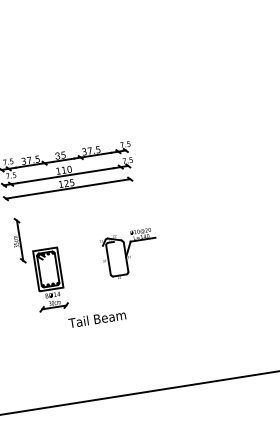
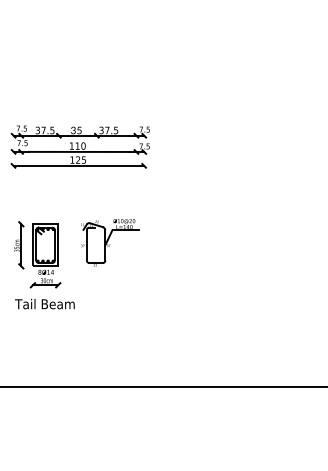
part: (18, 241) -> (19, 245), moved
part: (130, 253) -> (110, 242), moved
text: (96, 318) -> (44, 303), moved

